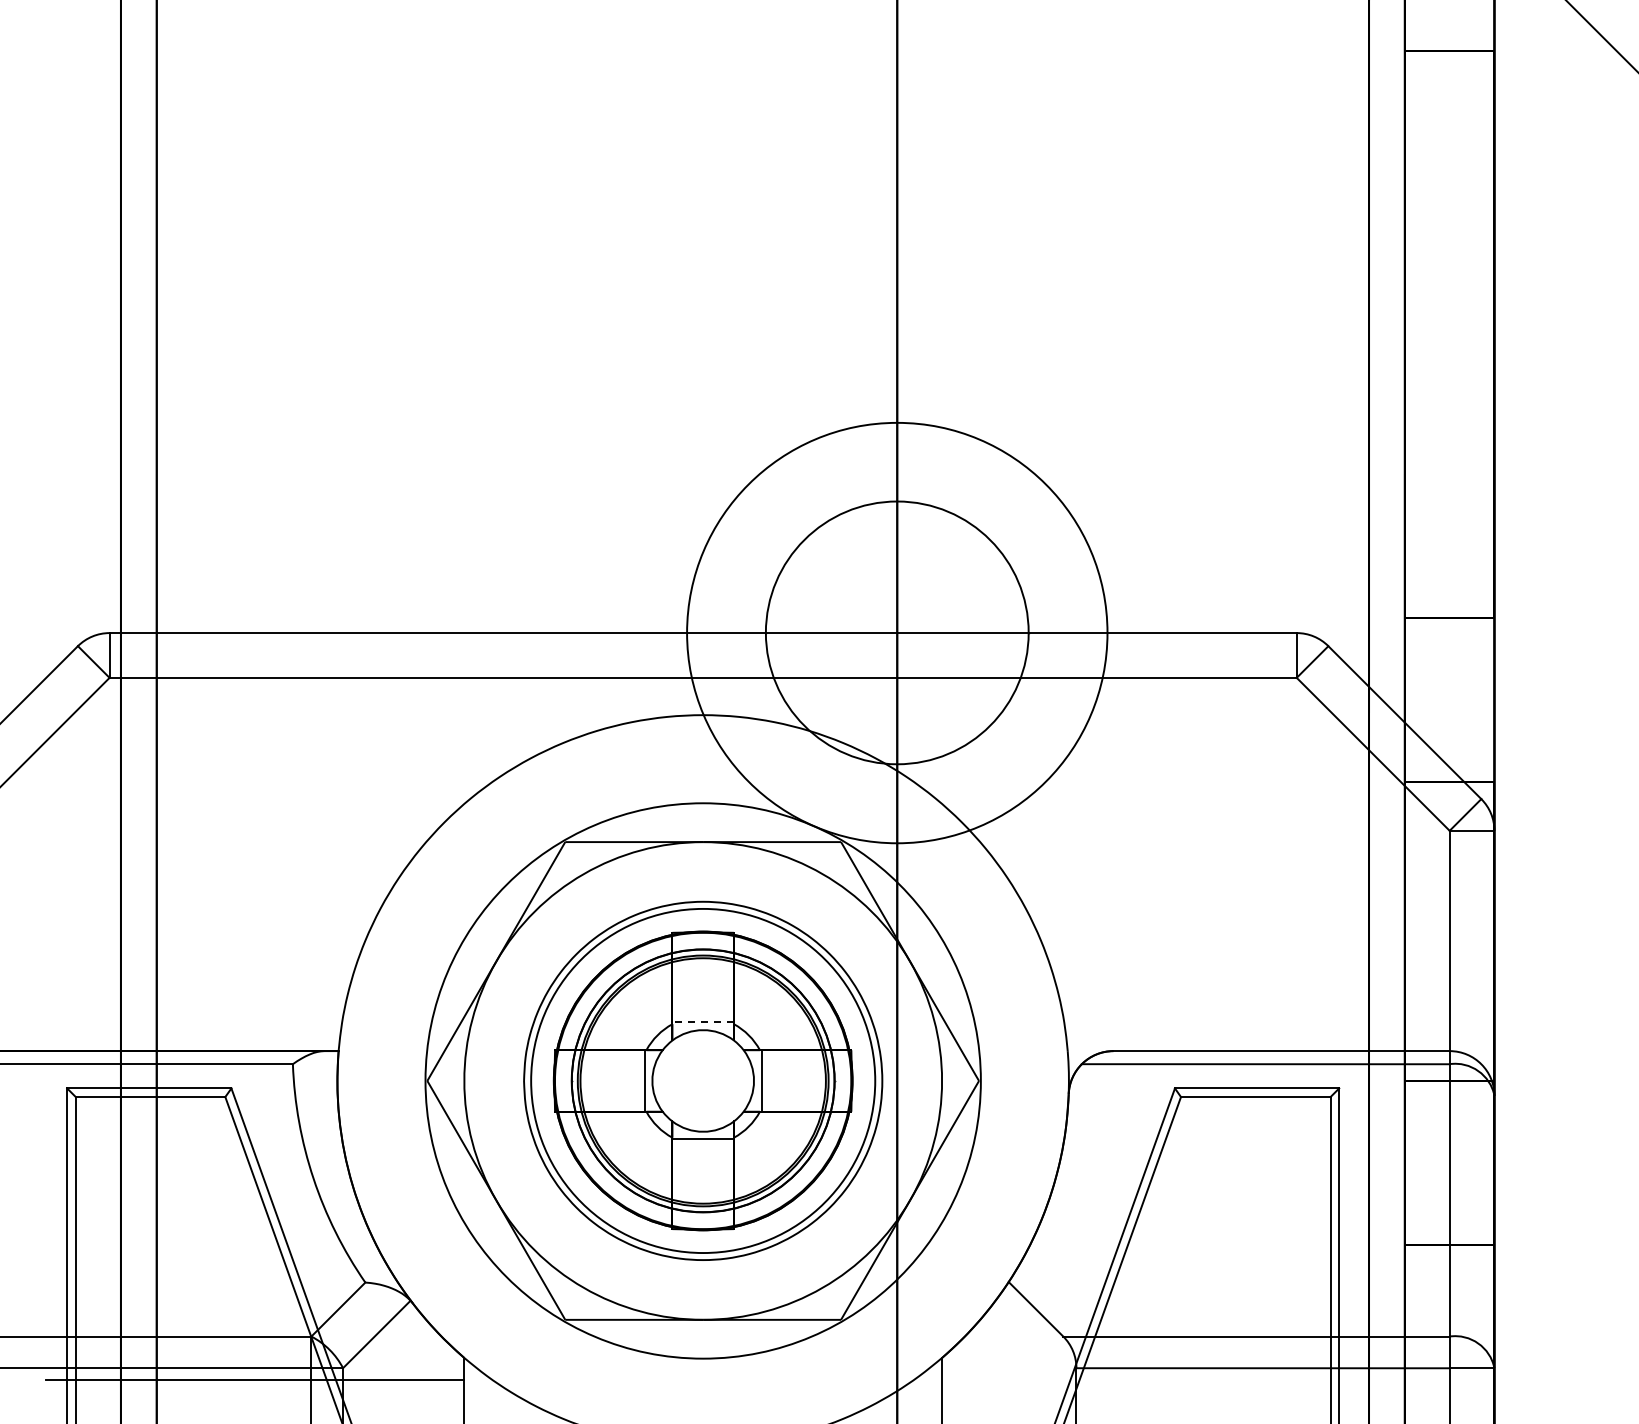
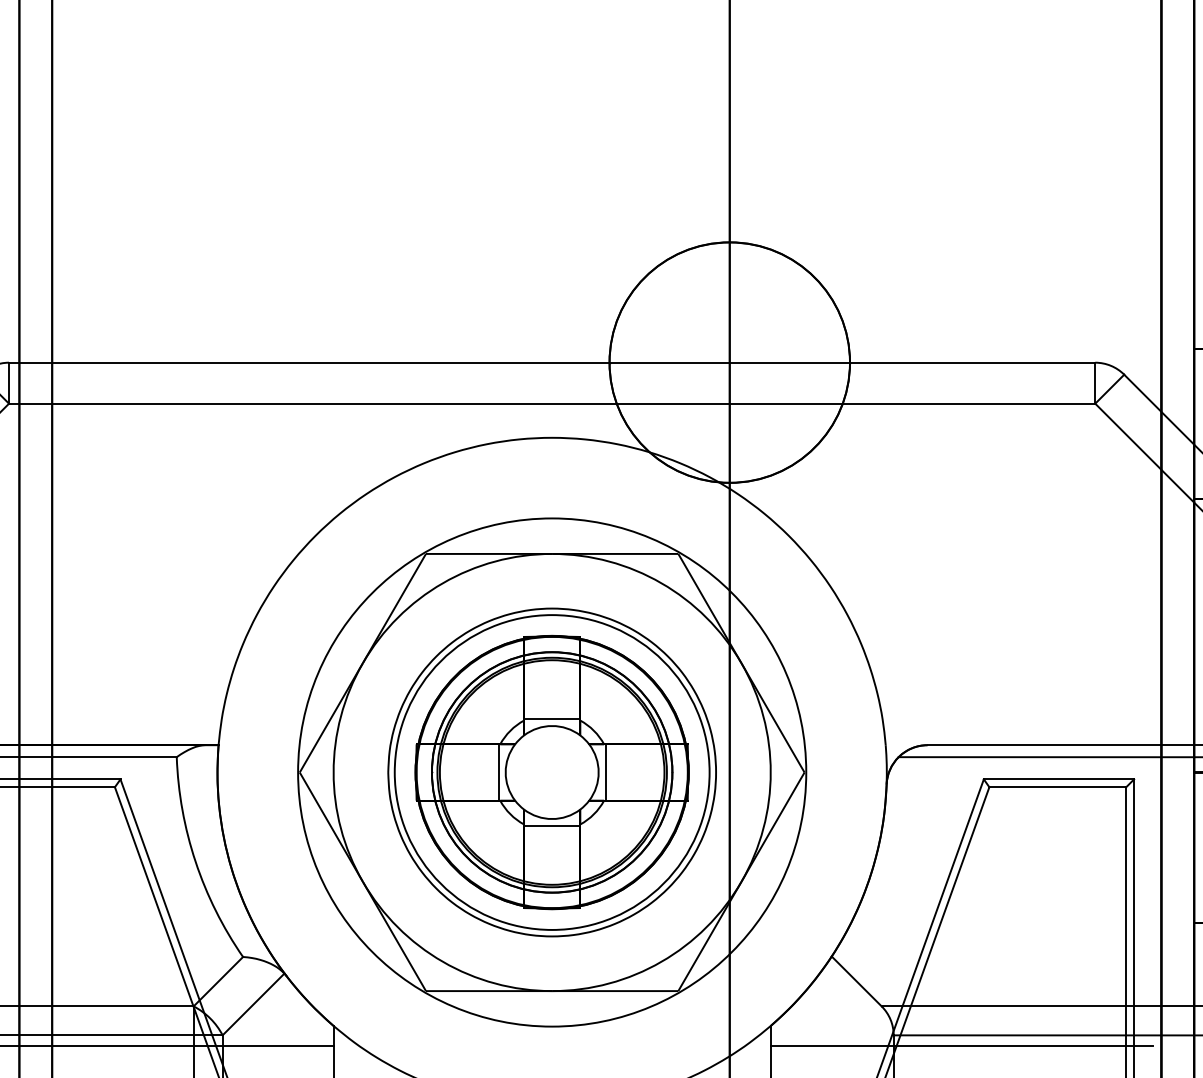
circle: (896, 632) -> (729, 362), size x0.62
line: (703, 1022) -> (552, 719), dashed -> solid
line: (1151, 1379) -> (962, 1045), added

